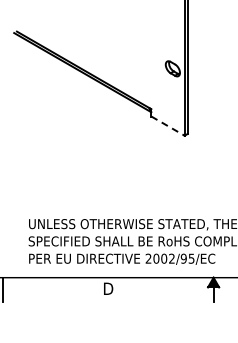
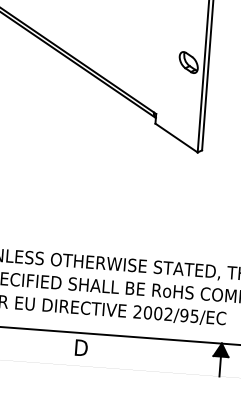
line: (168, 126) -> (177, 138), dashed -> solid

